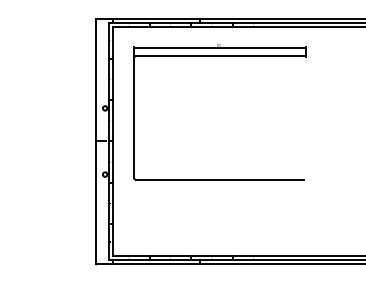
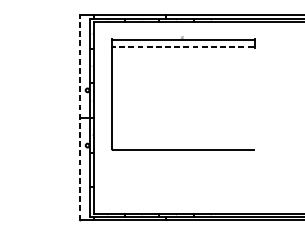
line: (220, 55) -> (183, 46), solid -> dashed
line: (96, 141) -> (80, 118), solid -> dashed

